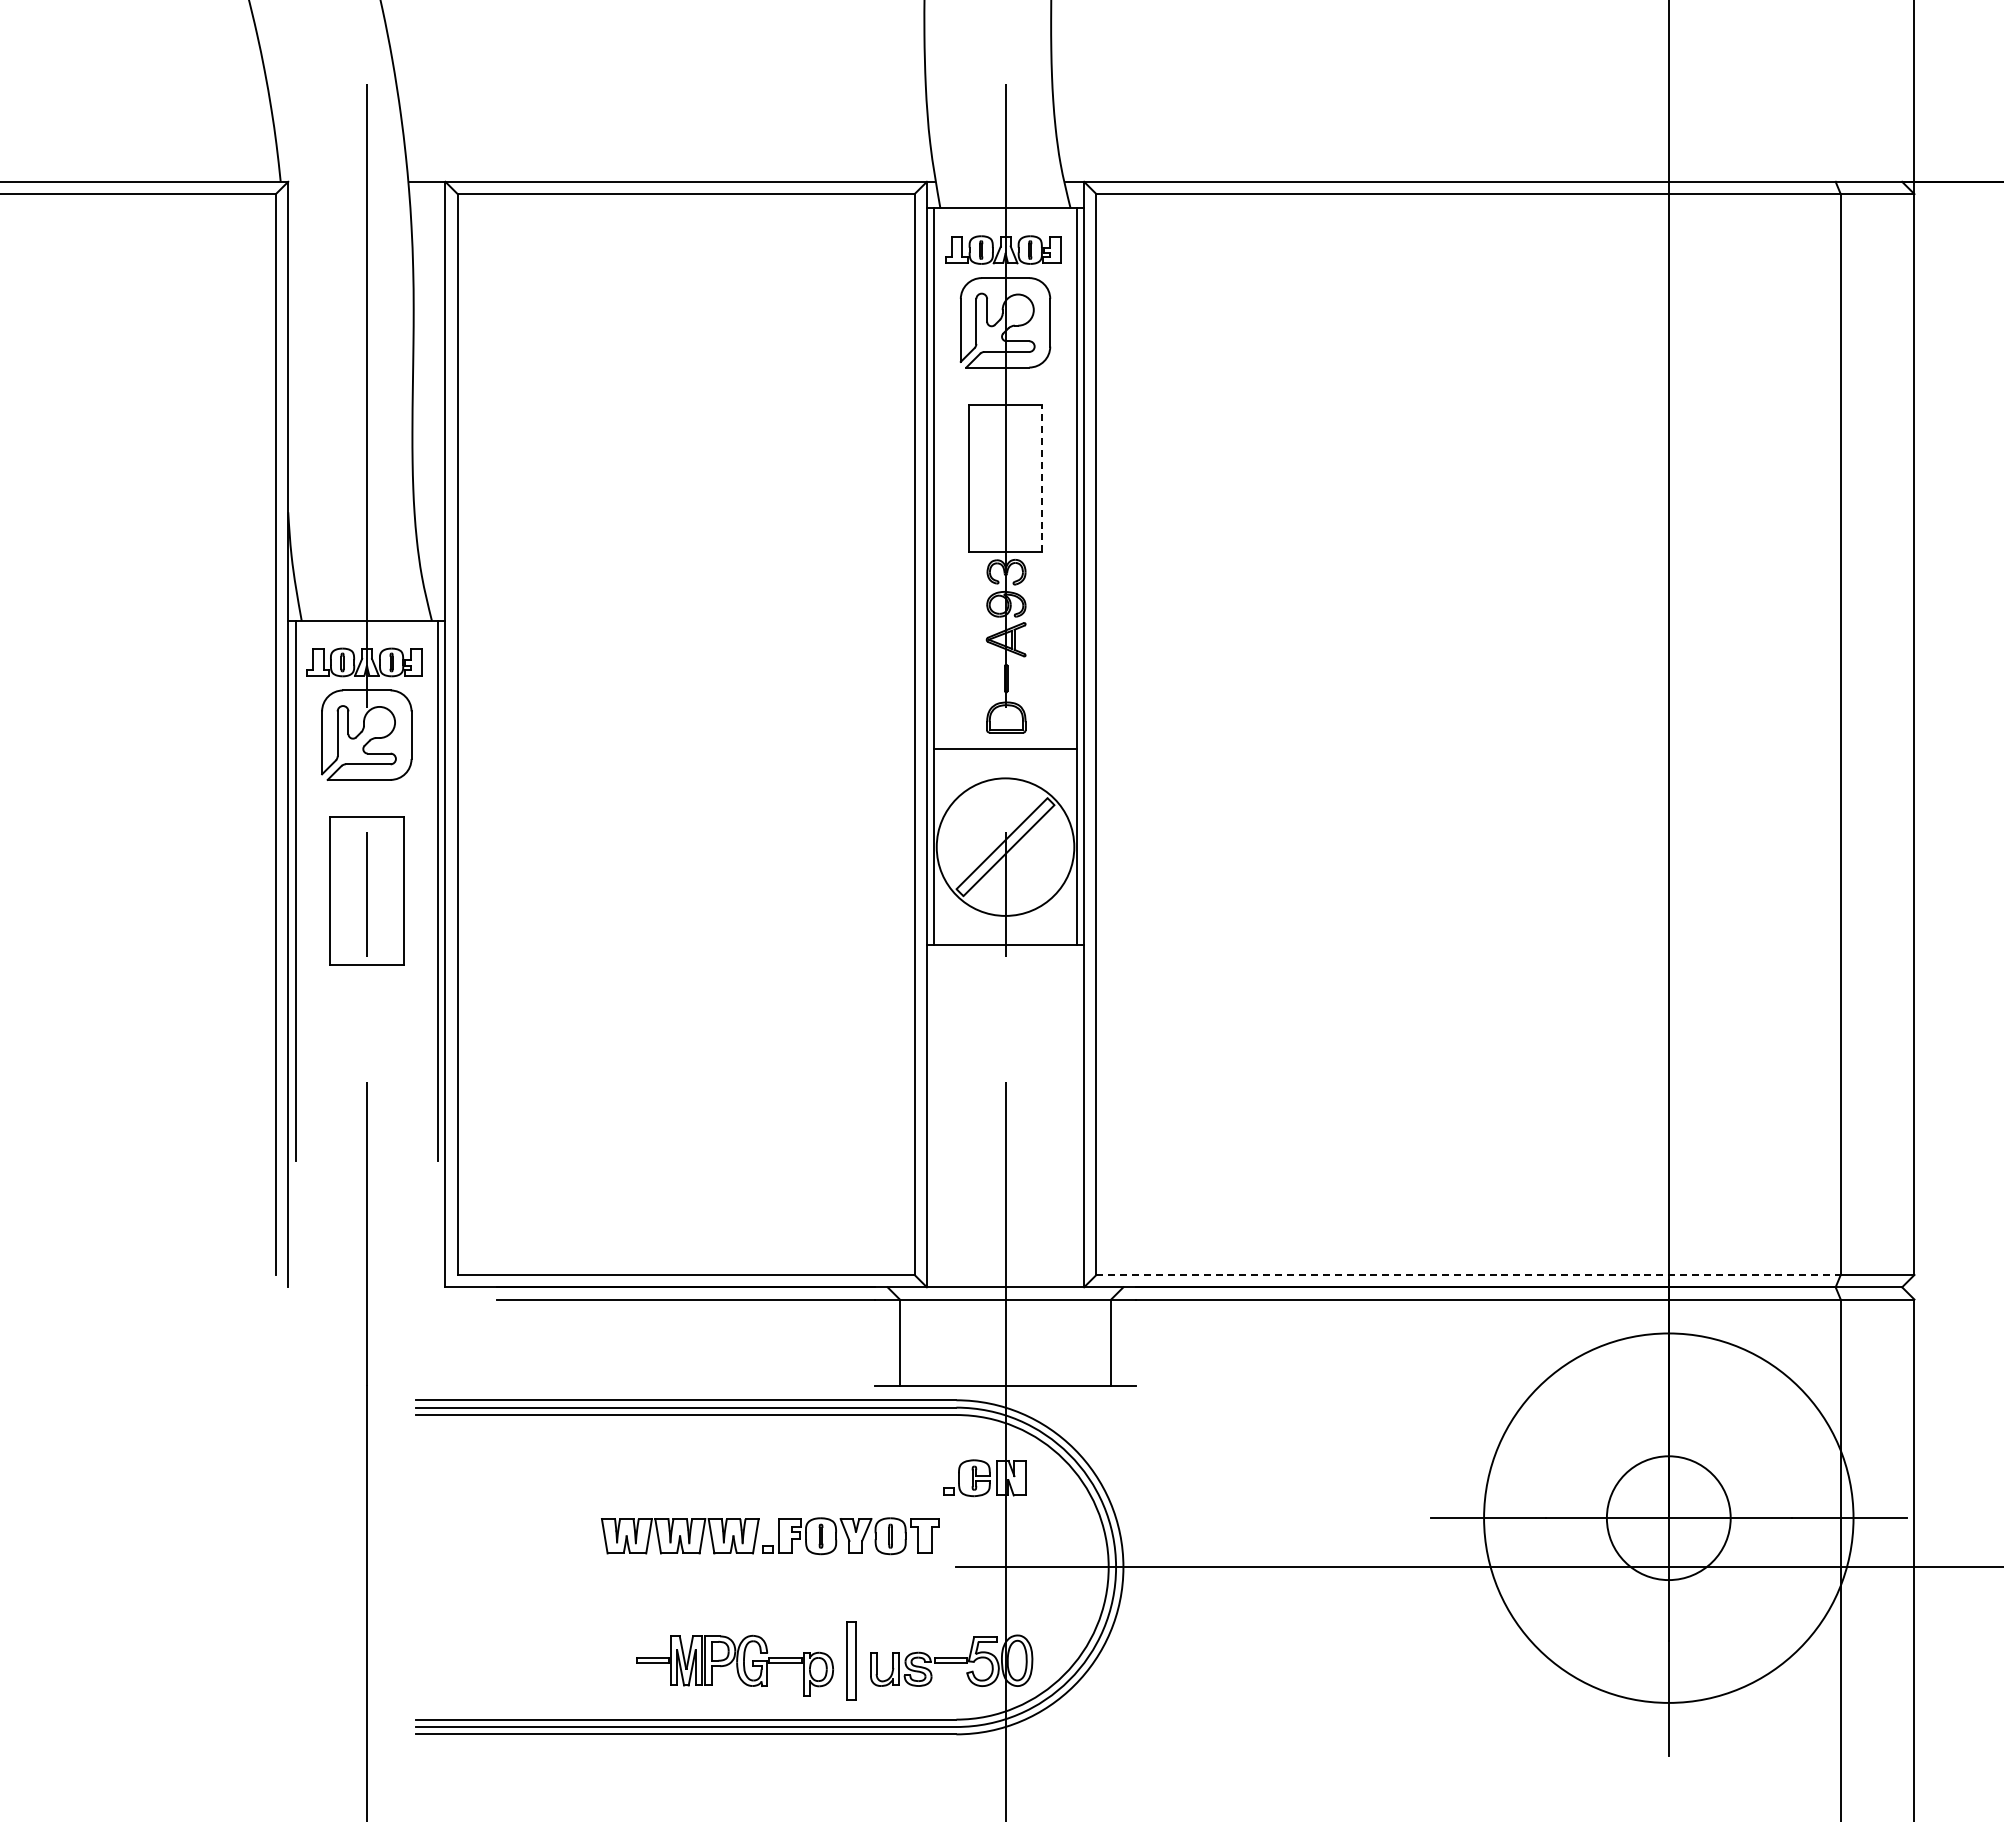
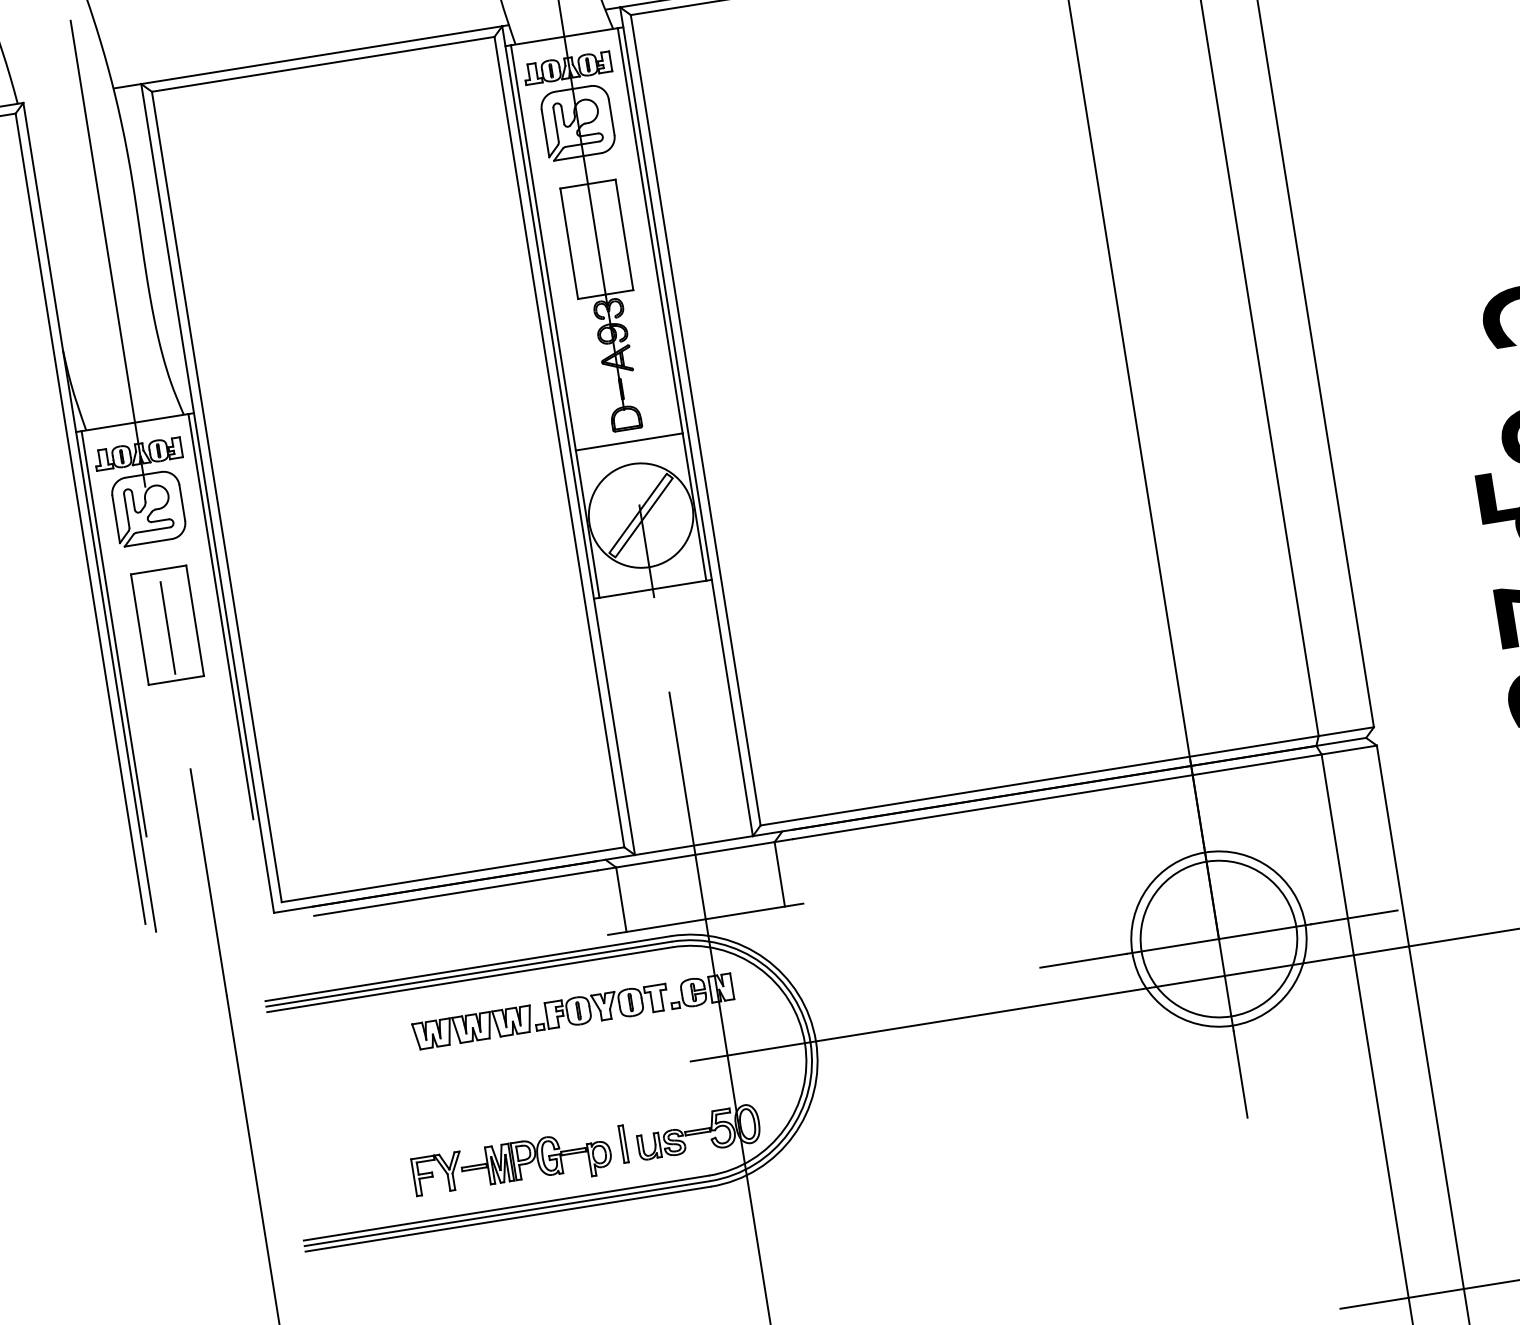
line: (1042, 478) -> (624, 234), dashed -> solid
line: (1469, 1275) -> (1040, 781), dashed -> solid
circle: (1668, 1517) -> (1218, 938), size x0.62
circle: (1668, 1518) -> (1218, 939), size x1.67
part: (778, 1536) -> (546, 1016), moved
part: (597, 1660) -> (432, 1174), added
part: (851, 1660) -> (623, 1143), size x0.62

